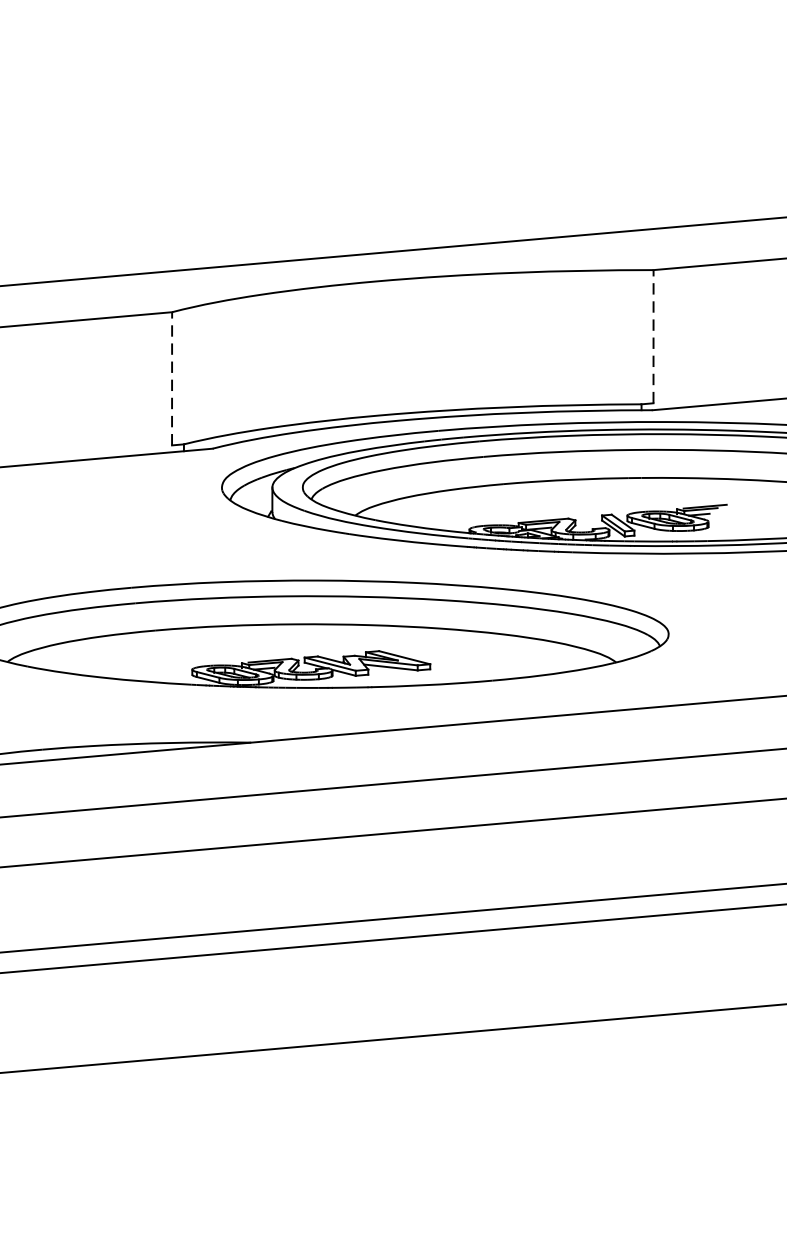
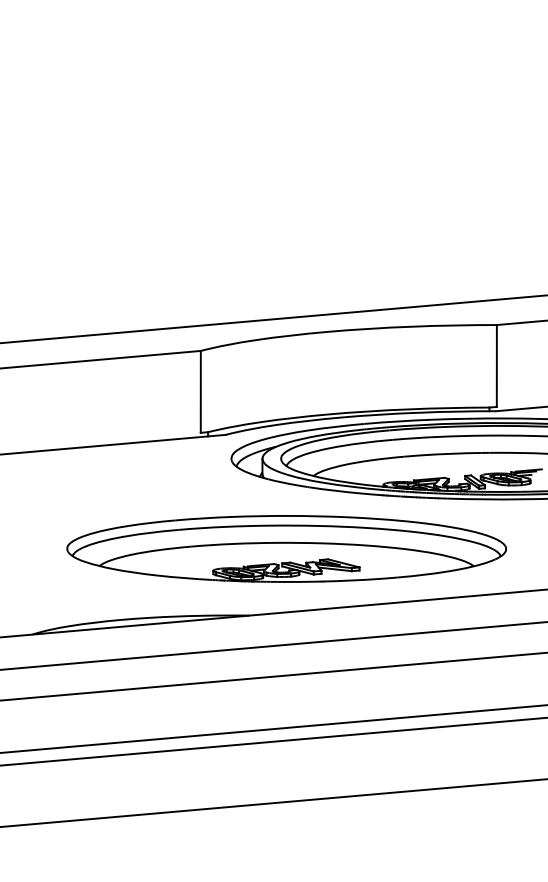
line: (652, 335) -> (496, 365), dashed -> solid
line: (171, 378) -> (200, 391), dashed -> solid

